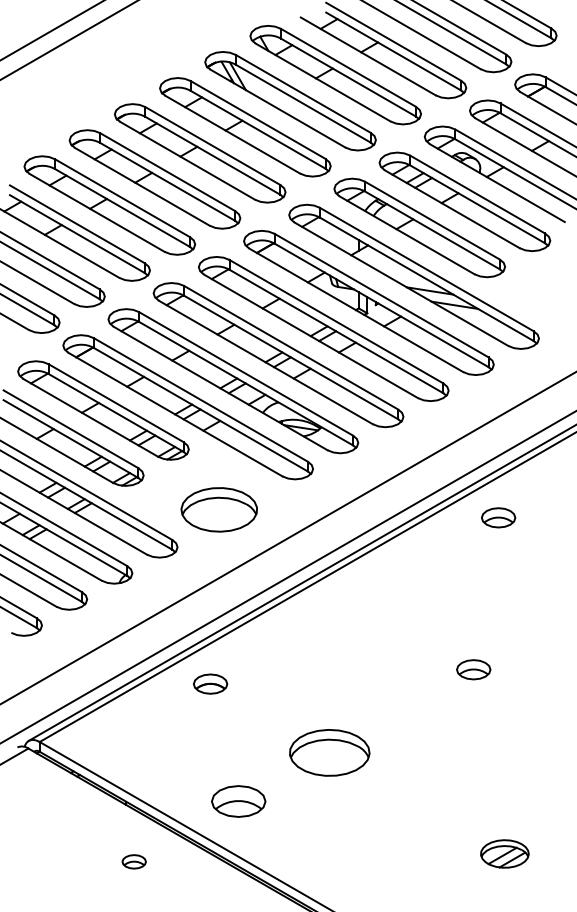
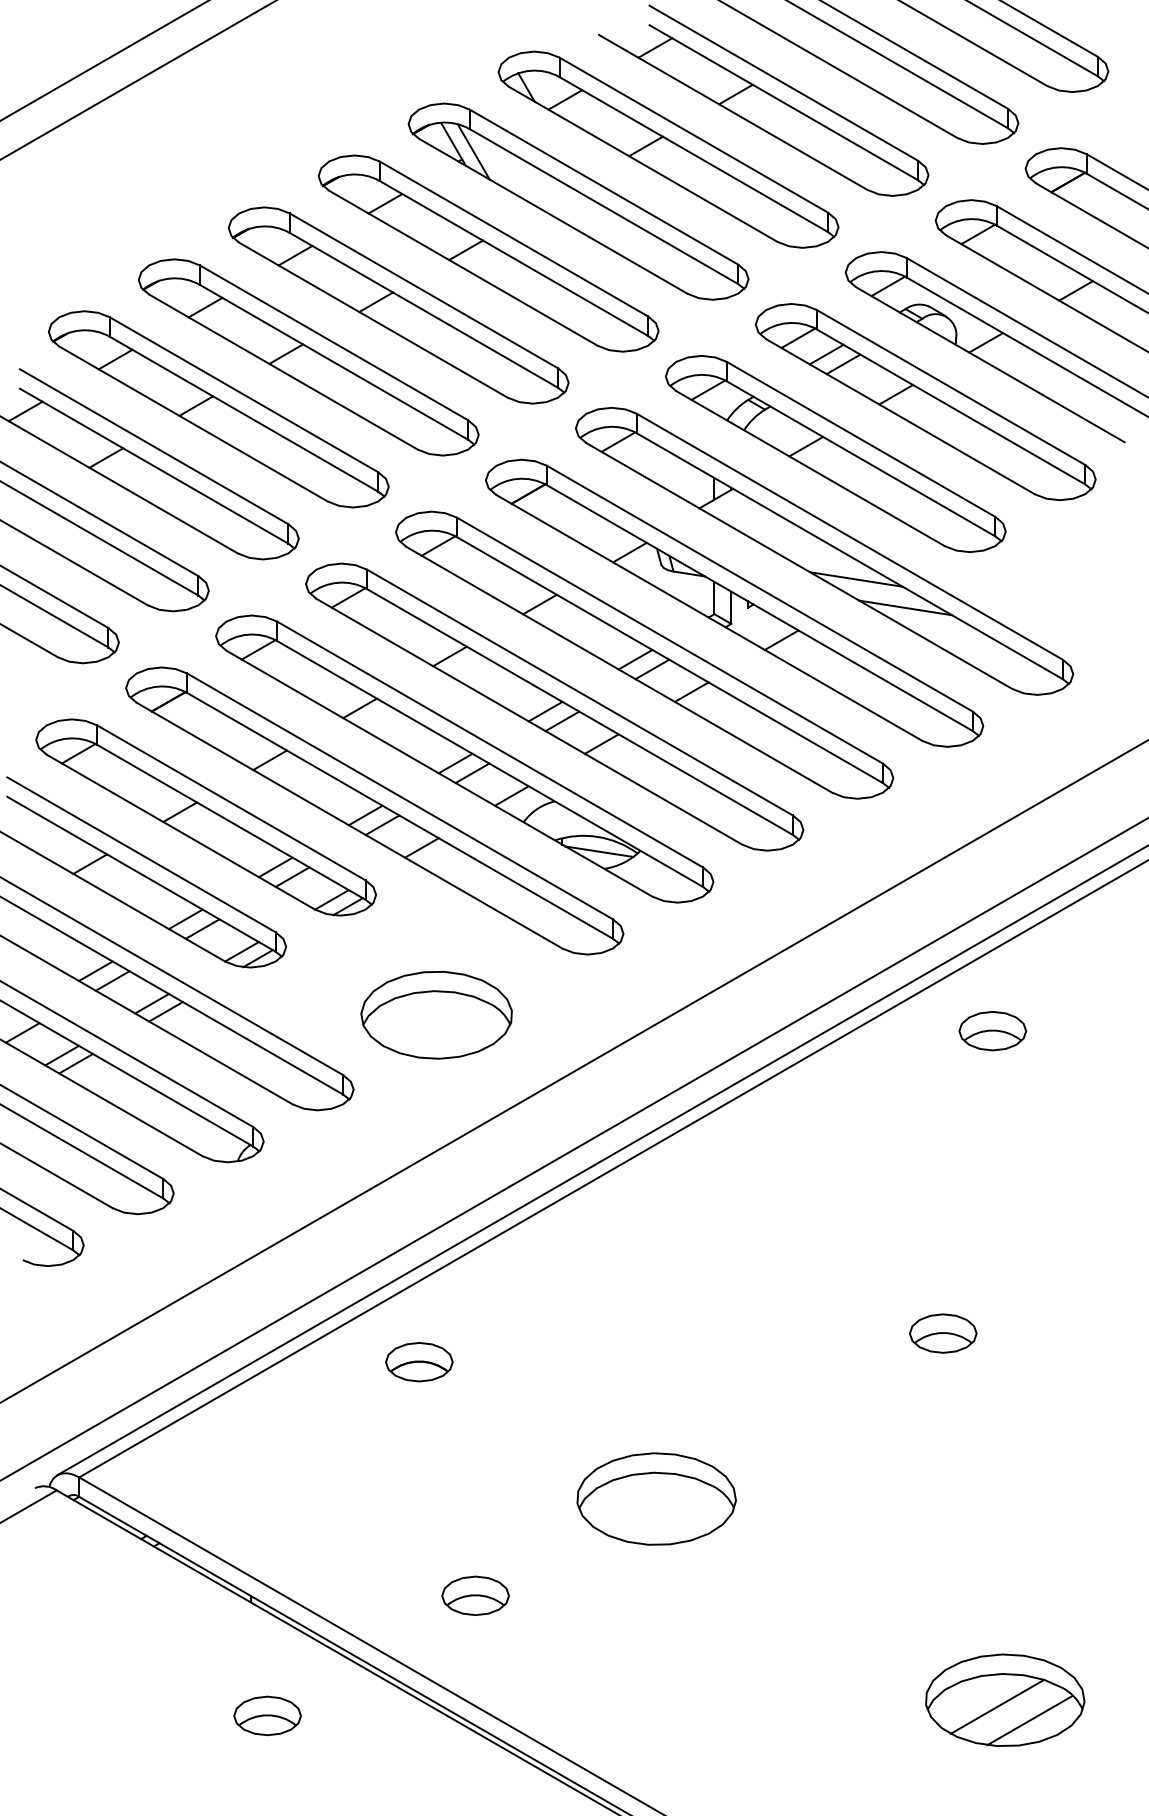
part: (238, 801) -> (474, 1595), size x0.62
part: (504, 853) -> (1004, 1699), size x1.67
part: (133, 861) -> (265, 1715), size x1.43

